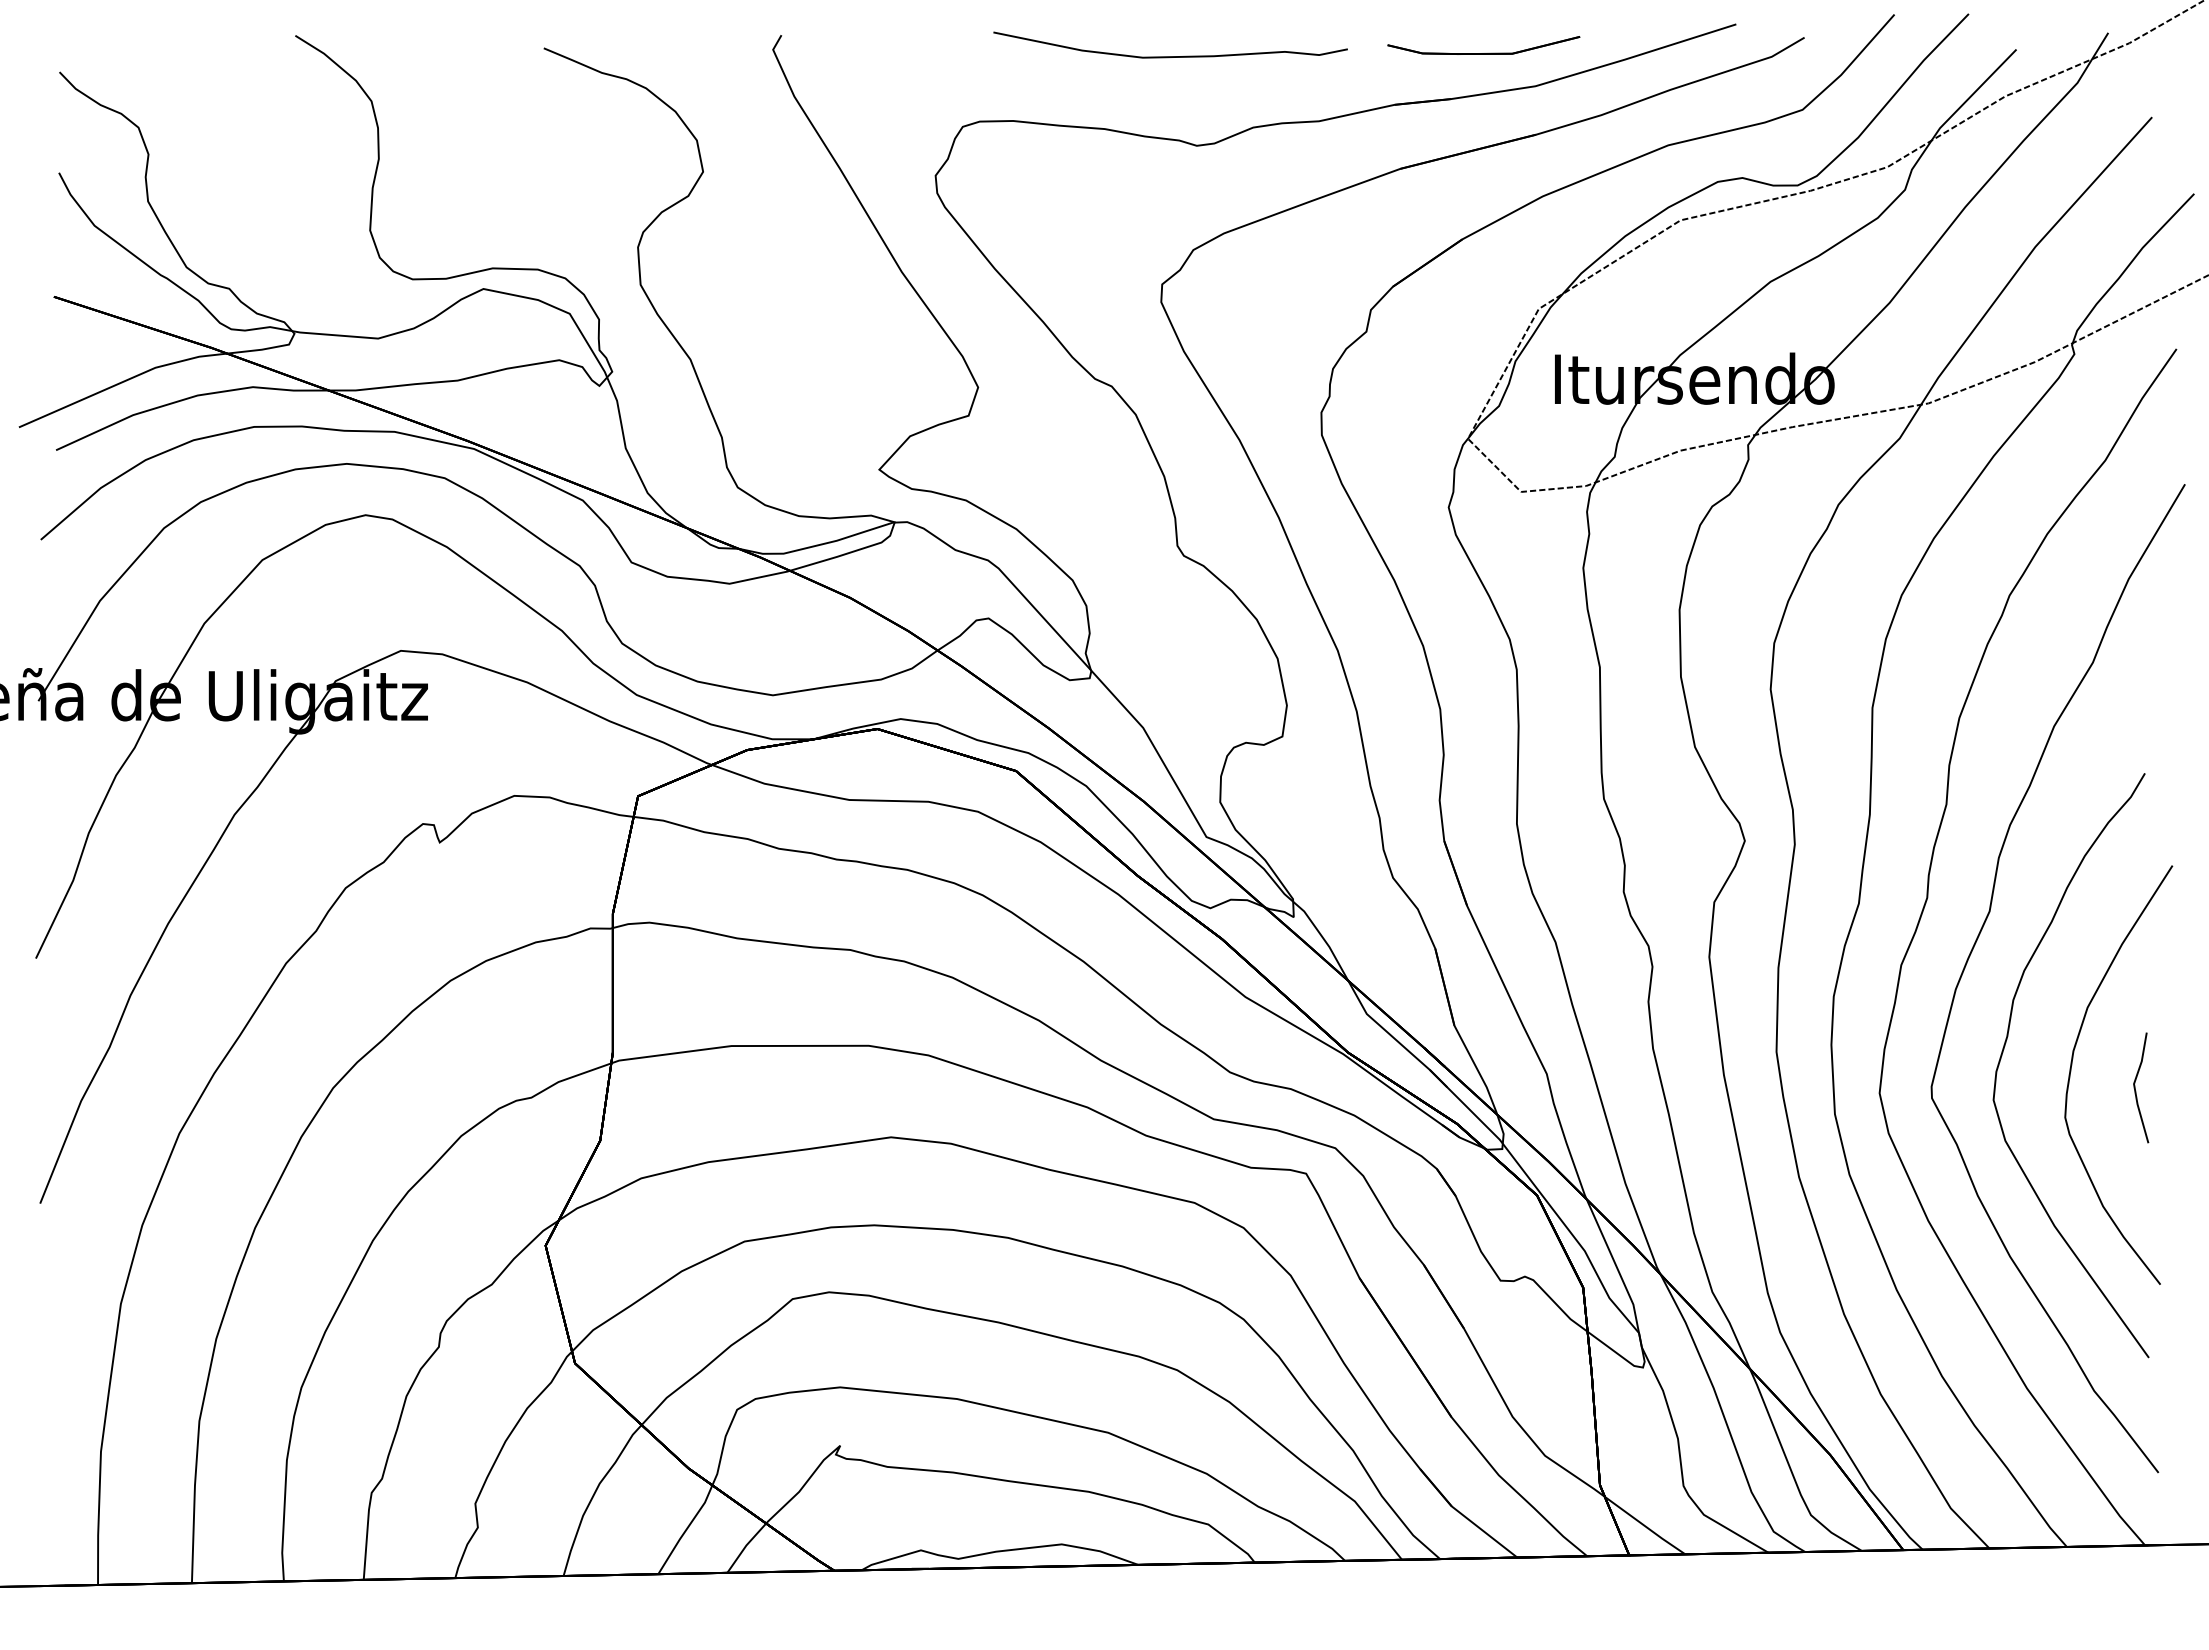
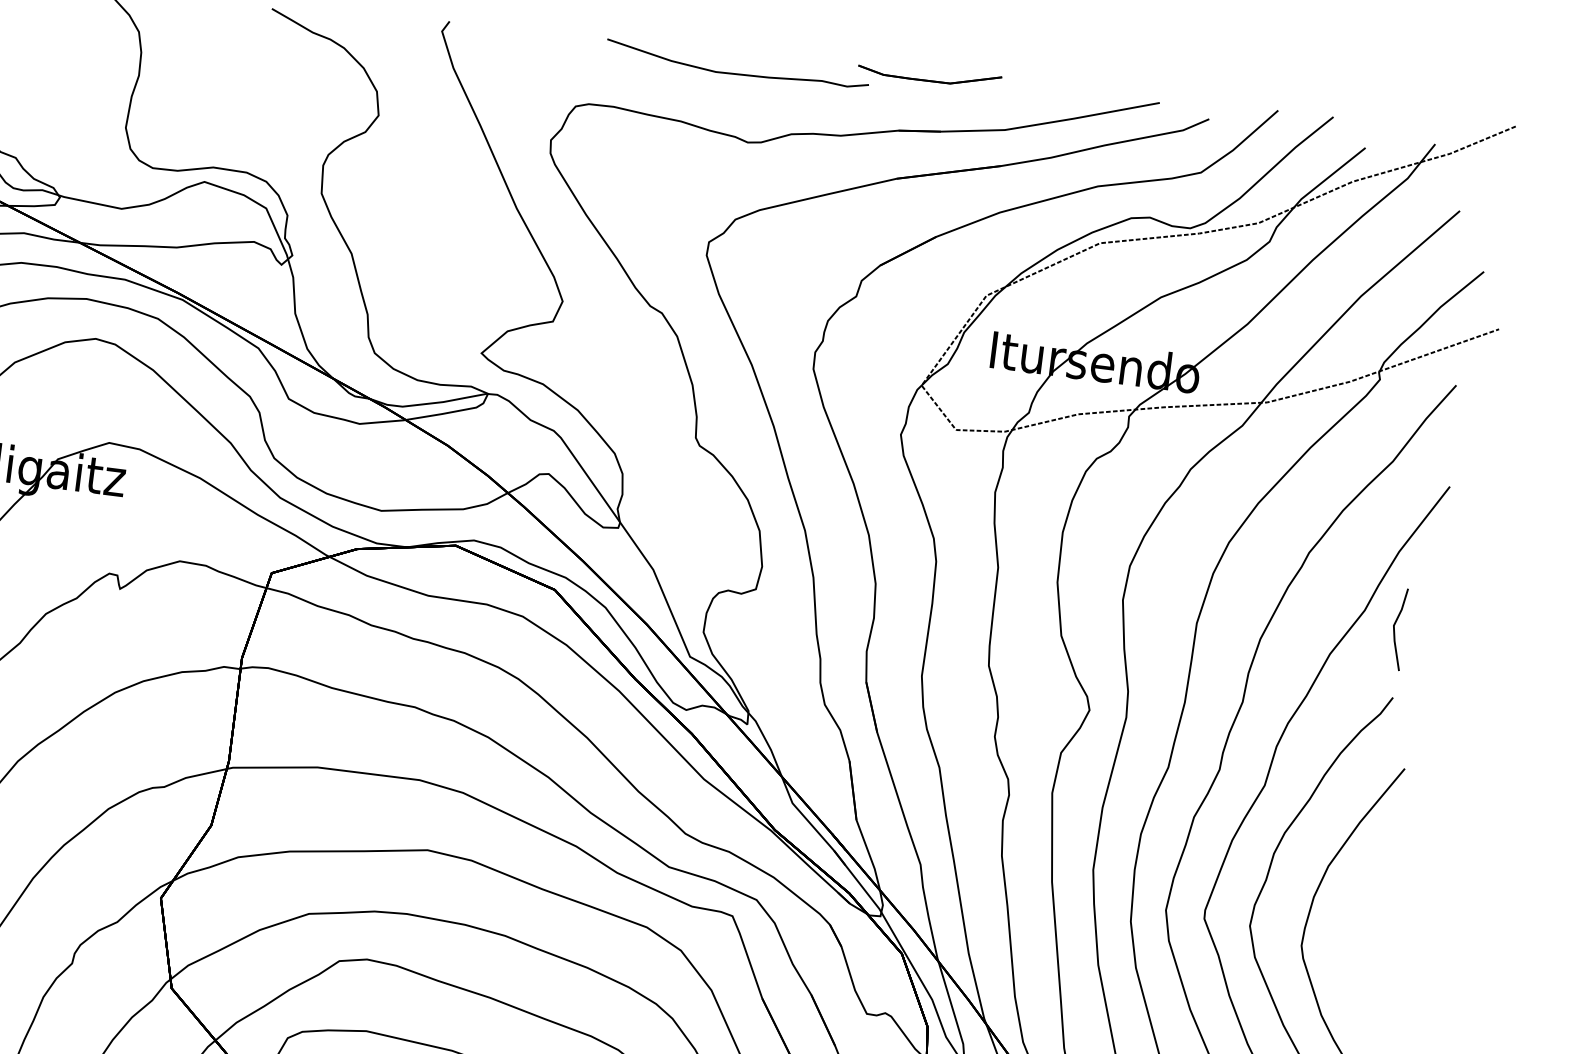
part: (1483, 53) -> (928, 80), moved
part: (2141, 1087) -> (1399, 629), moved

